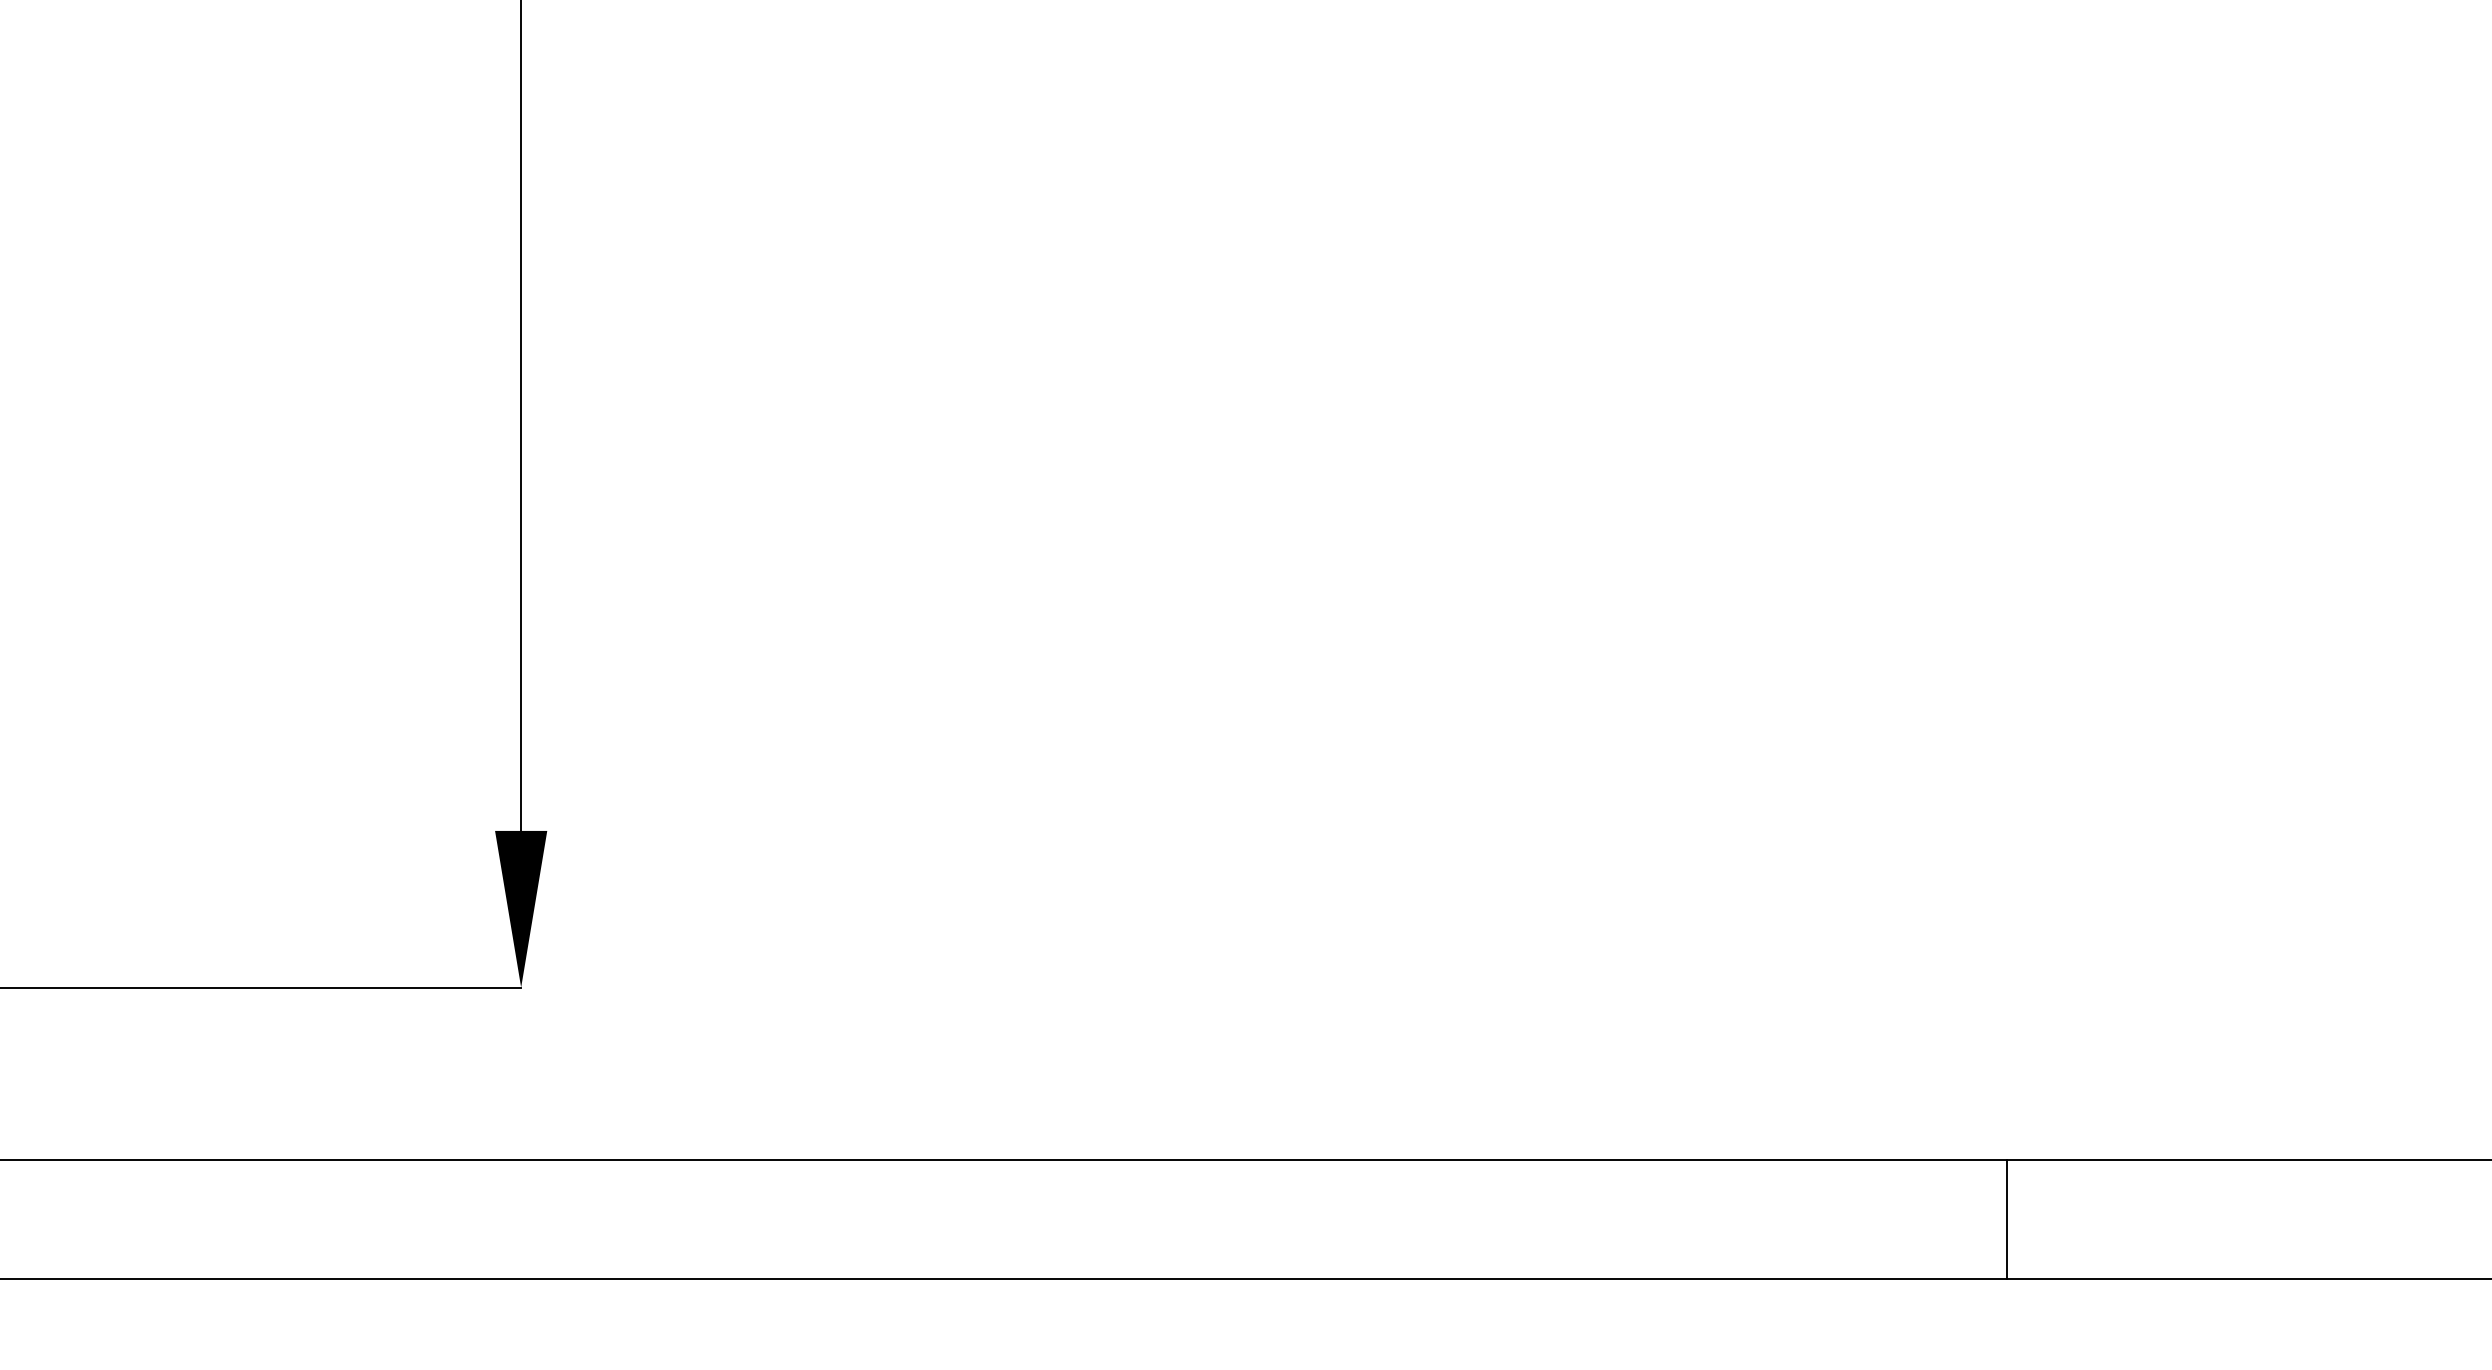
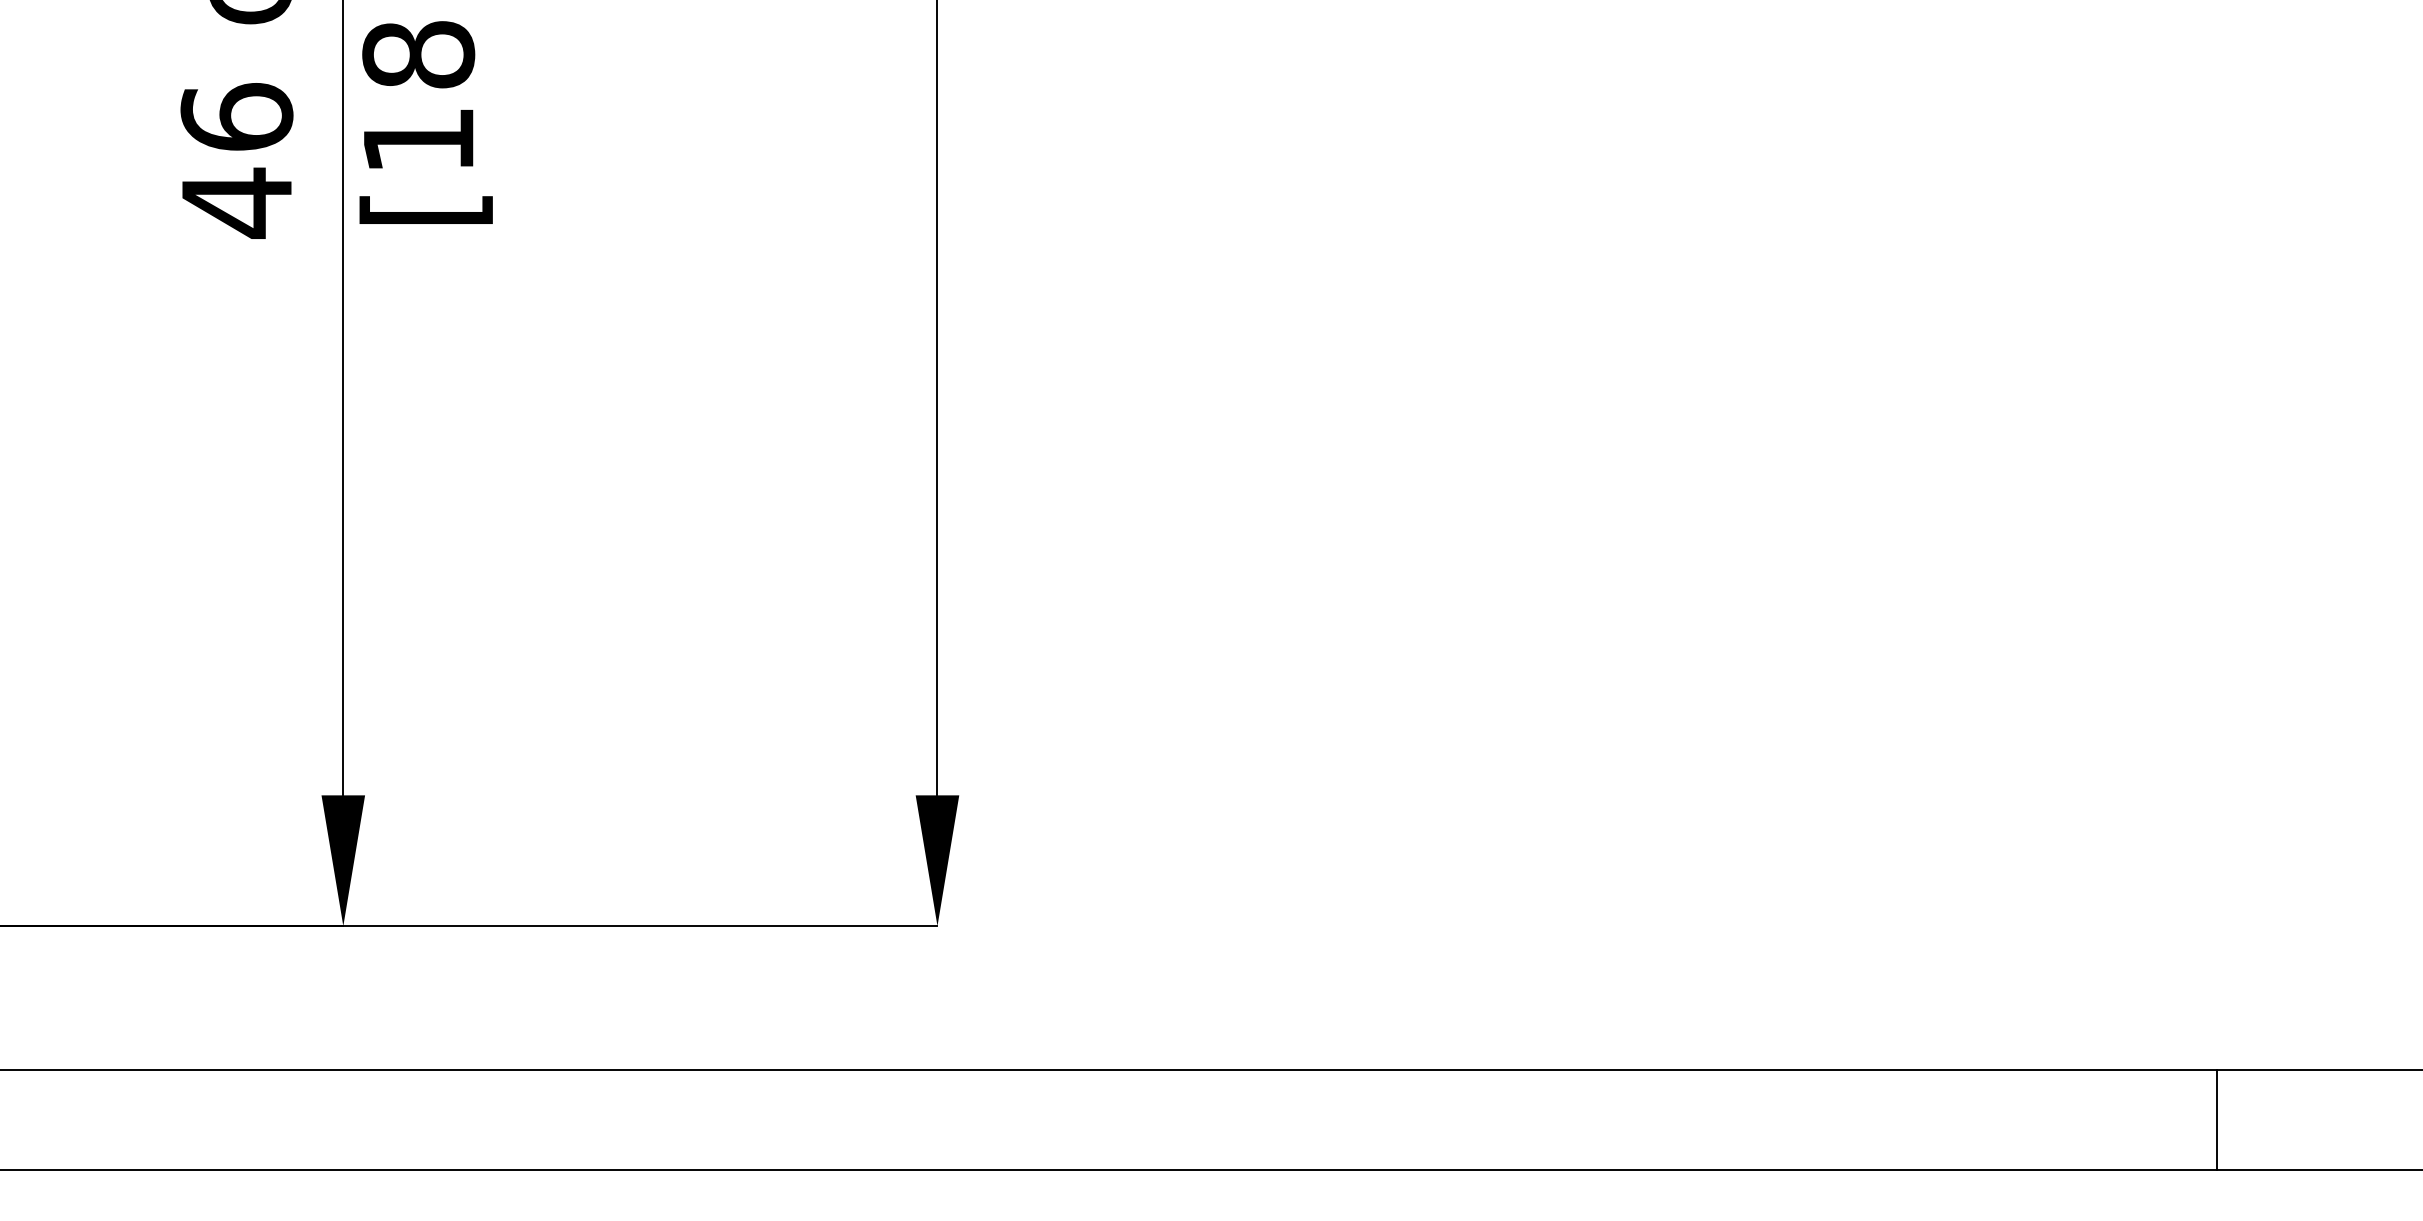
line: (2006, 1219) -> (2216, 1119), moved

